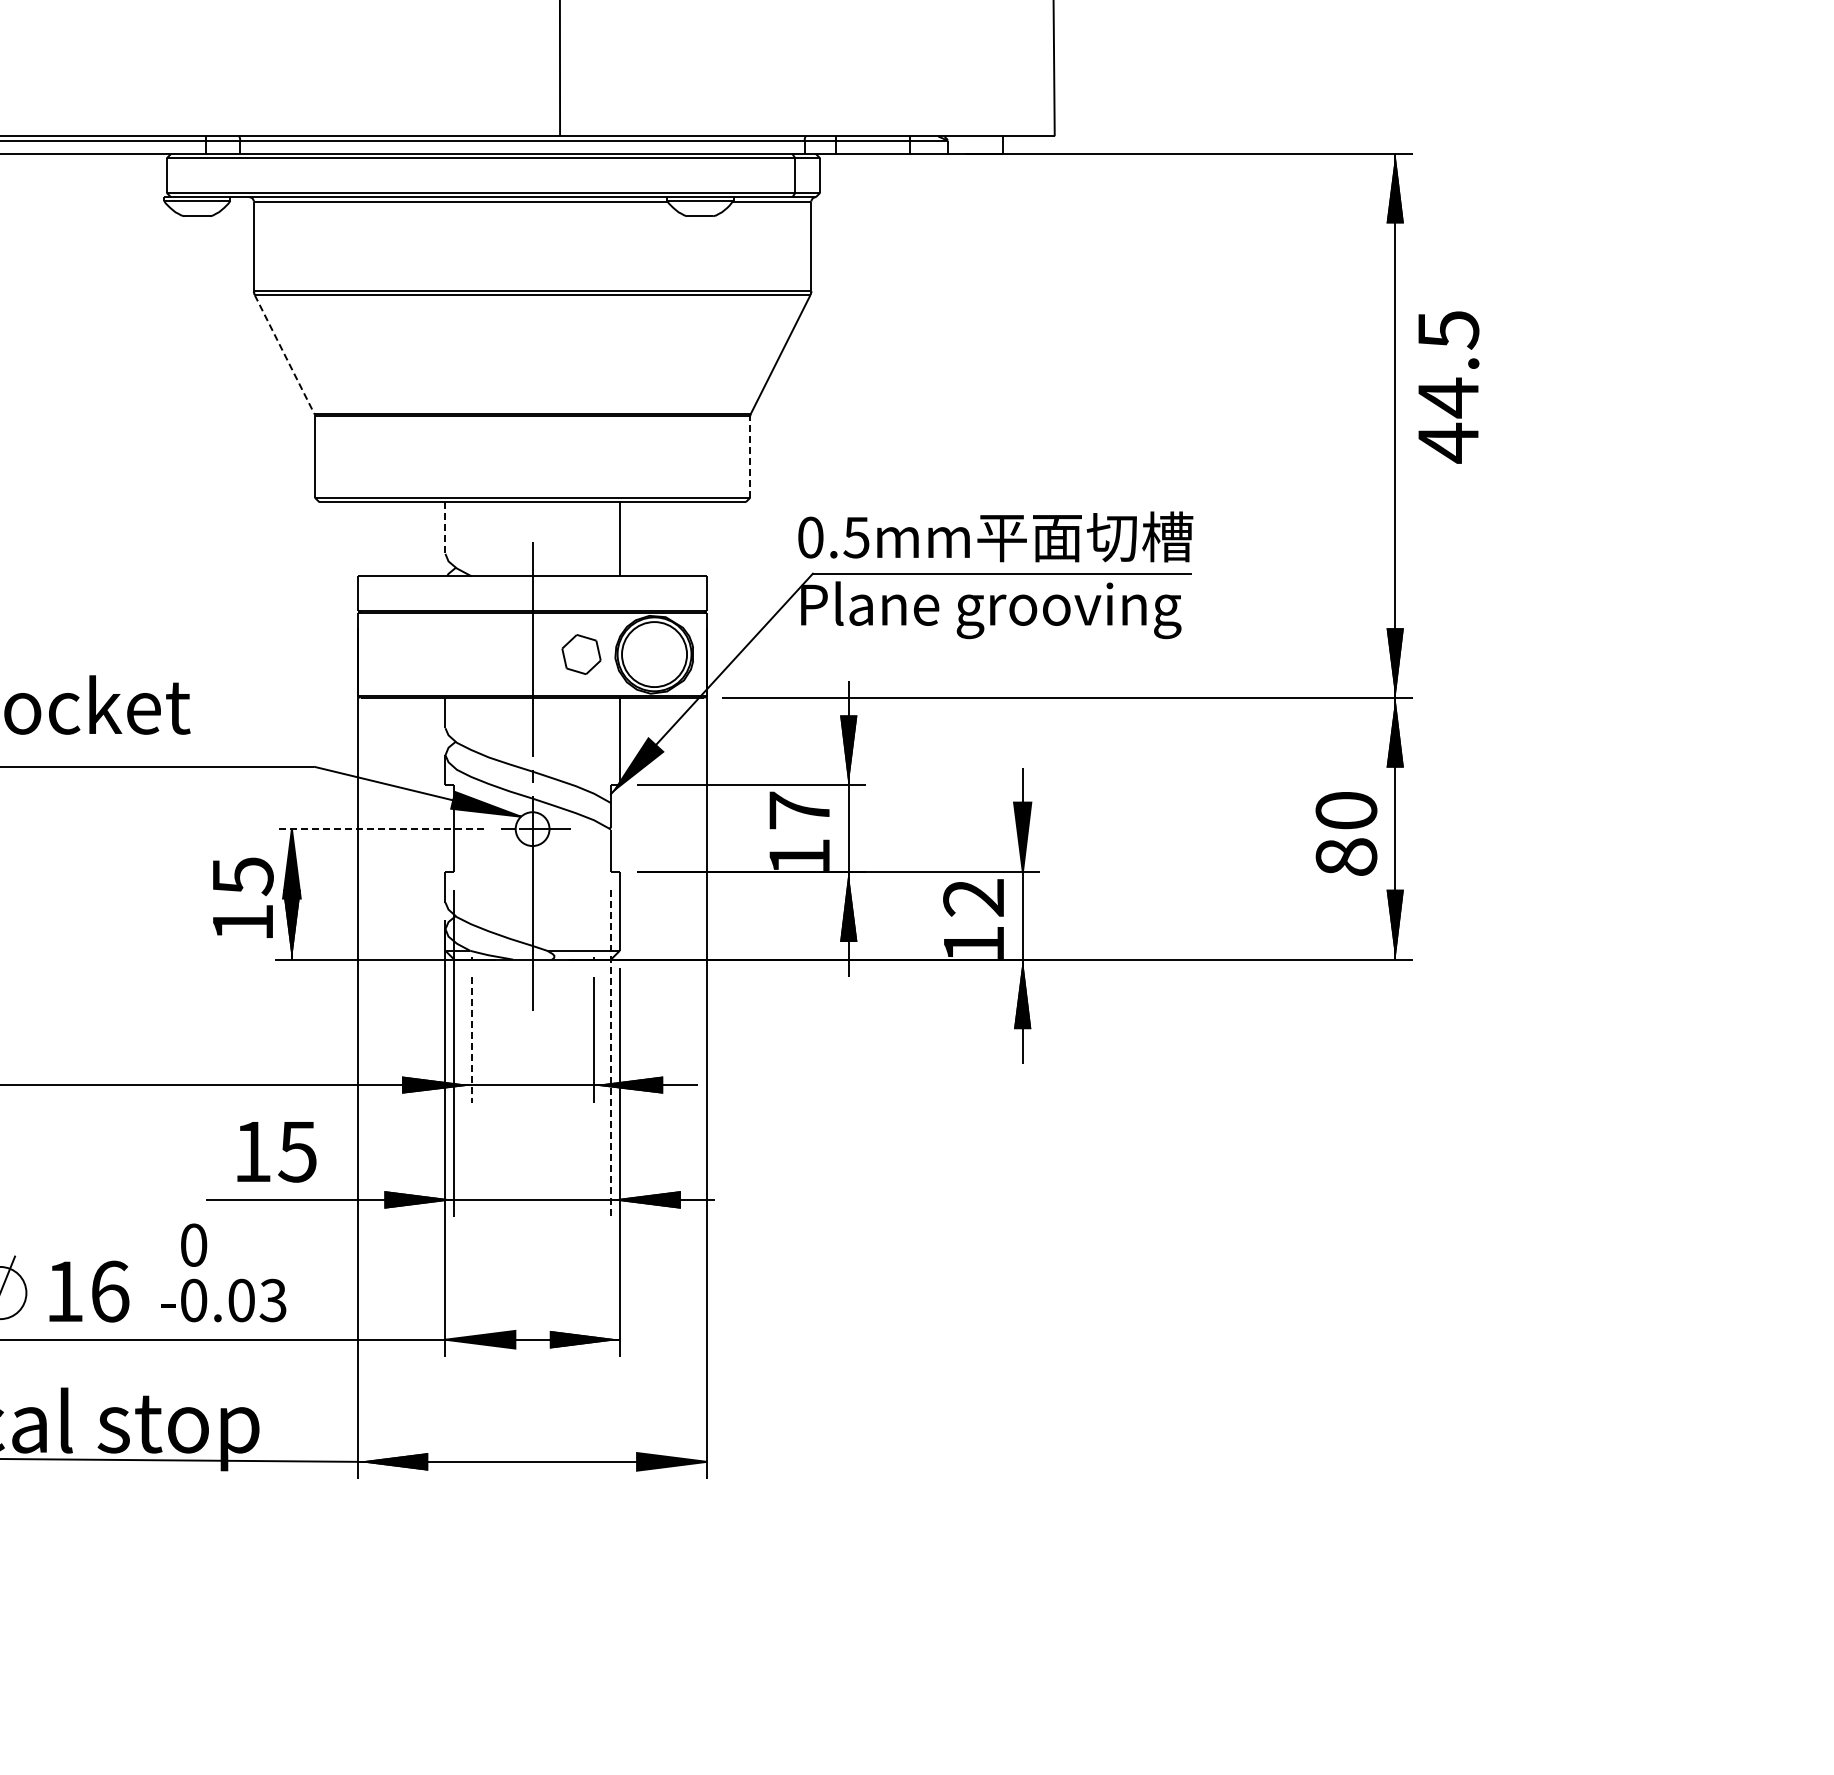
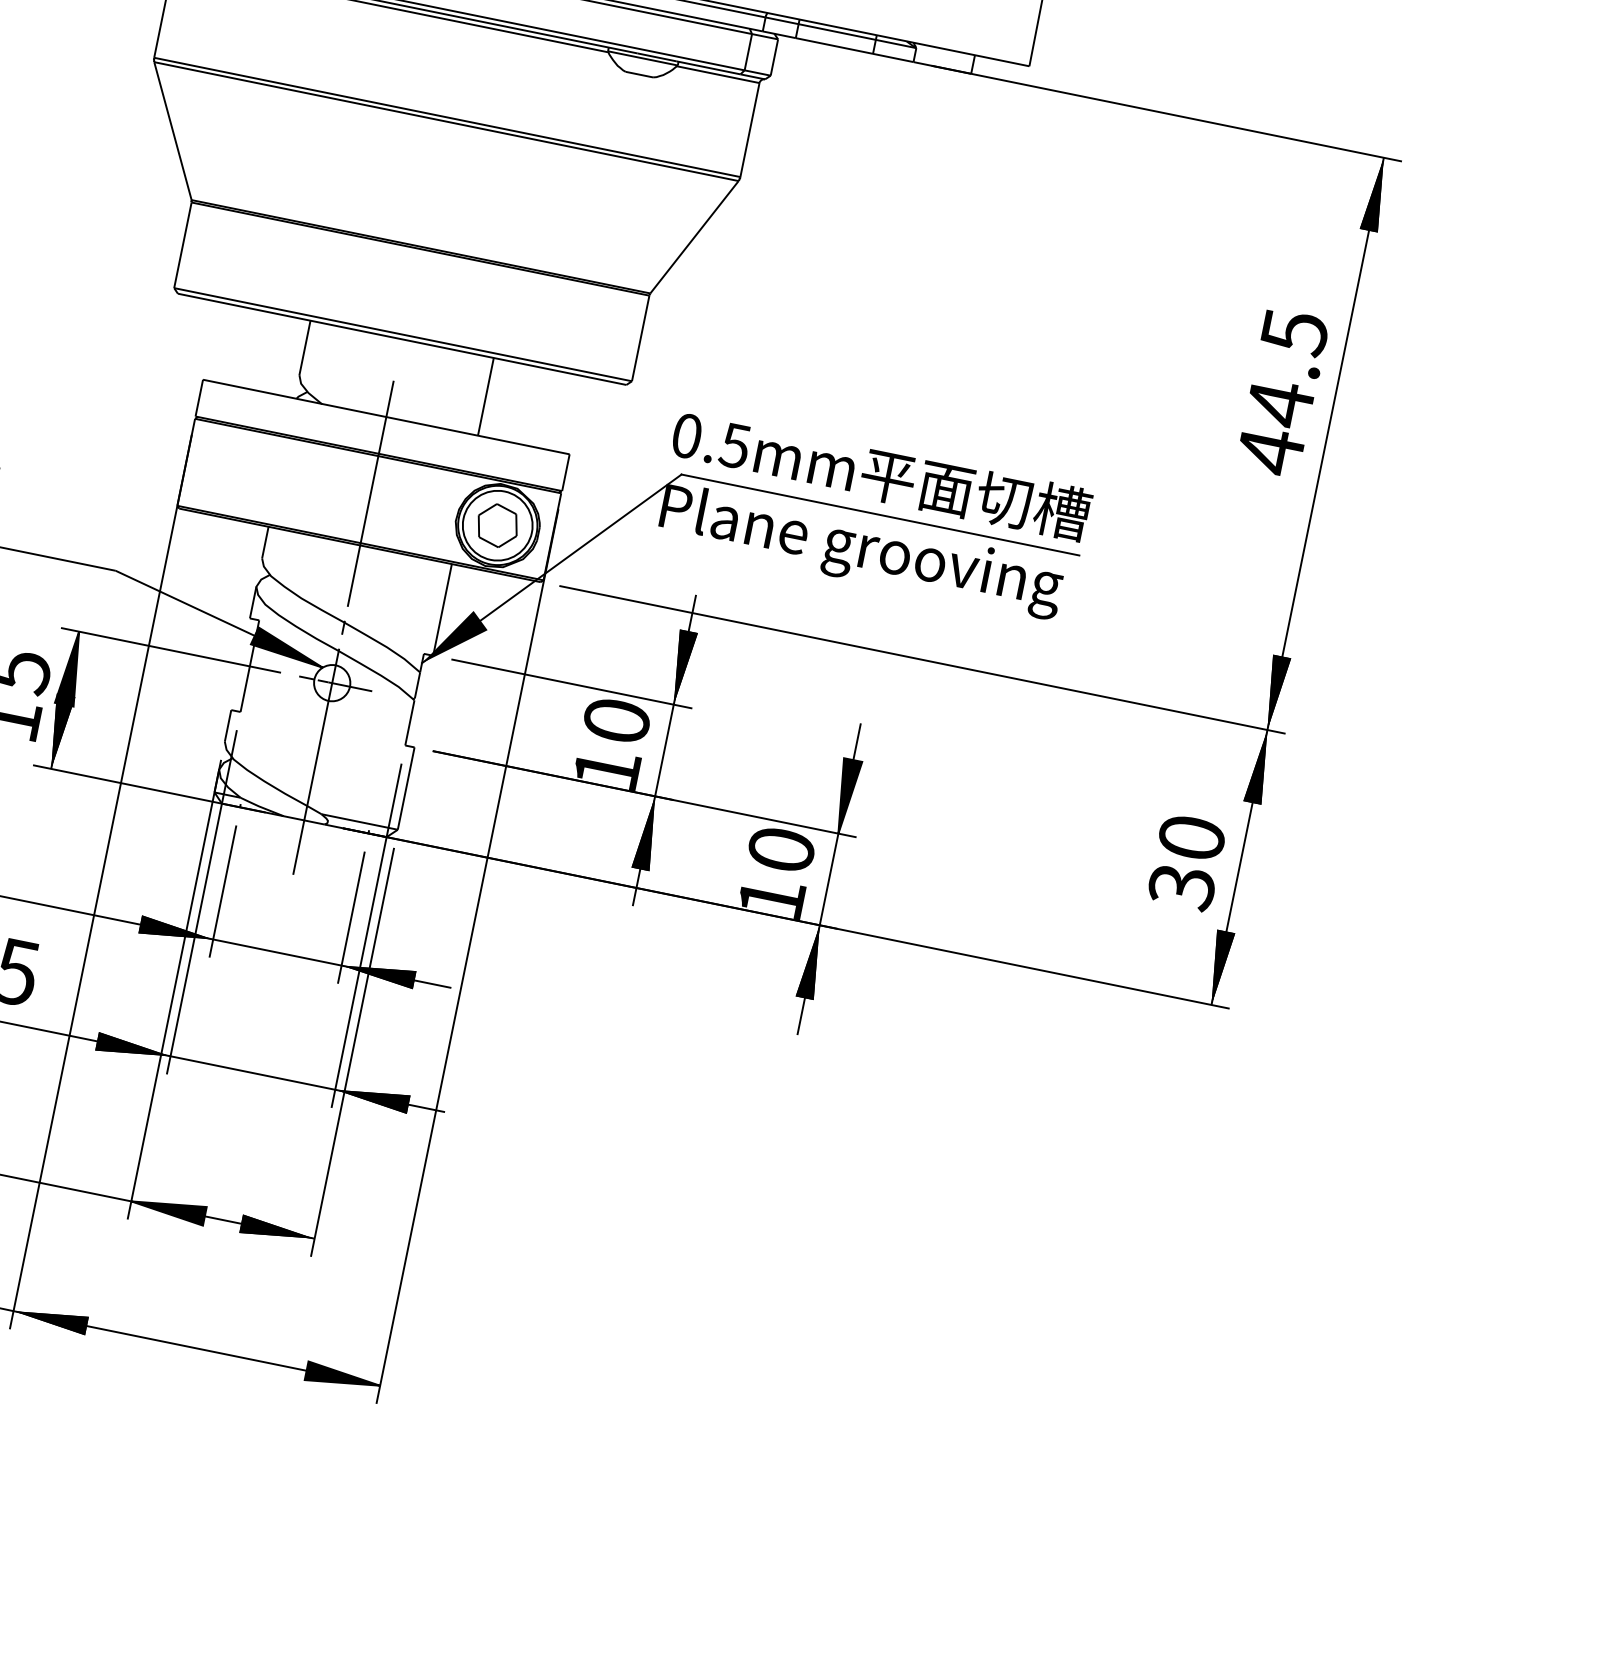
line: (284, 354) -> (172, 131), dashed -> solid
text: (1448, 387) -> (1282, 392), moved
line: (750, 457) -> (640, 339), dashed -> solid
line: (445, 528) -> (304, 348), dashed -> solid
part: (581, 654) -> (497, 525), moved
text: (799, 810) -> (616, 720), 7 -> 0
line: (379, 829) -> (171, 650), dashed -> solid
text: (1346, 857) -> (1181, 887), 8 -> 3
text: (973, 897) -> (781, 849), 2 -> 0
line: (471, 1039) -> (222, 891), dashed -> solid
line: (610, 1053) -> (366, 935), dashed -> solid

